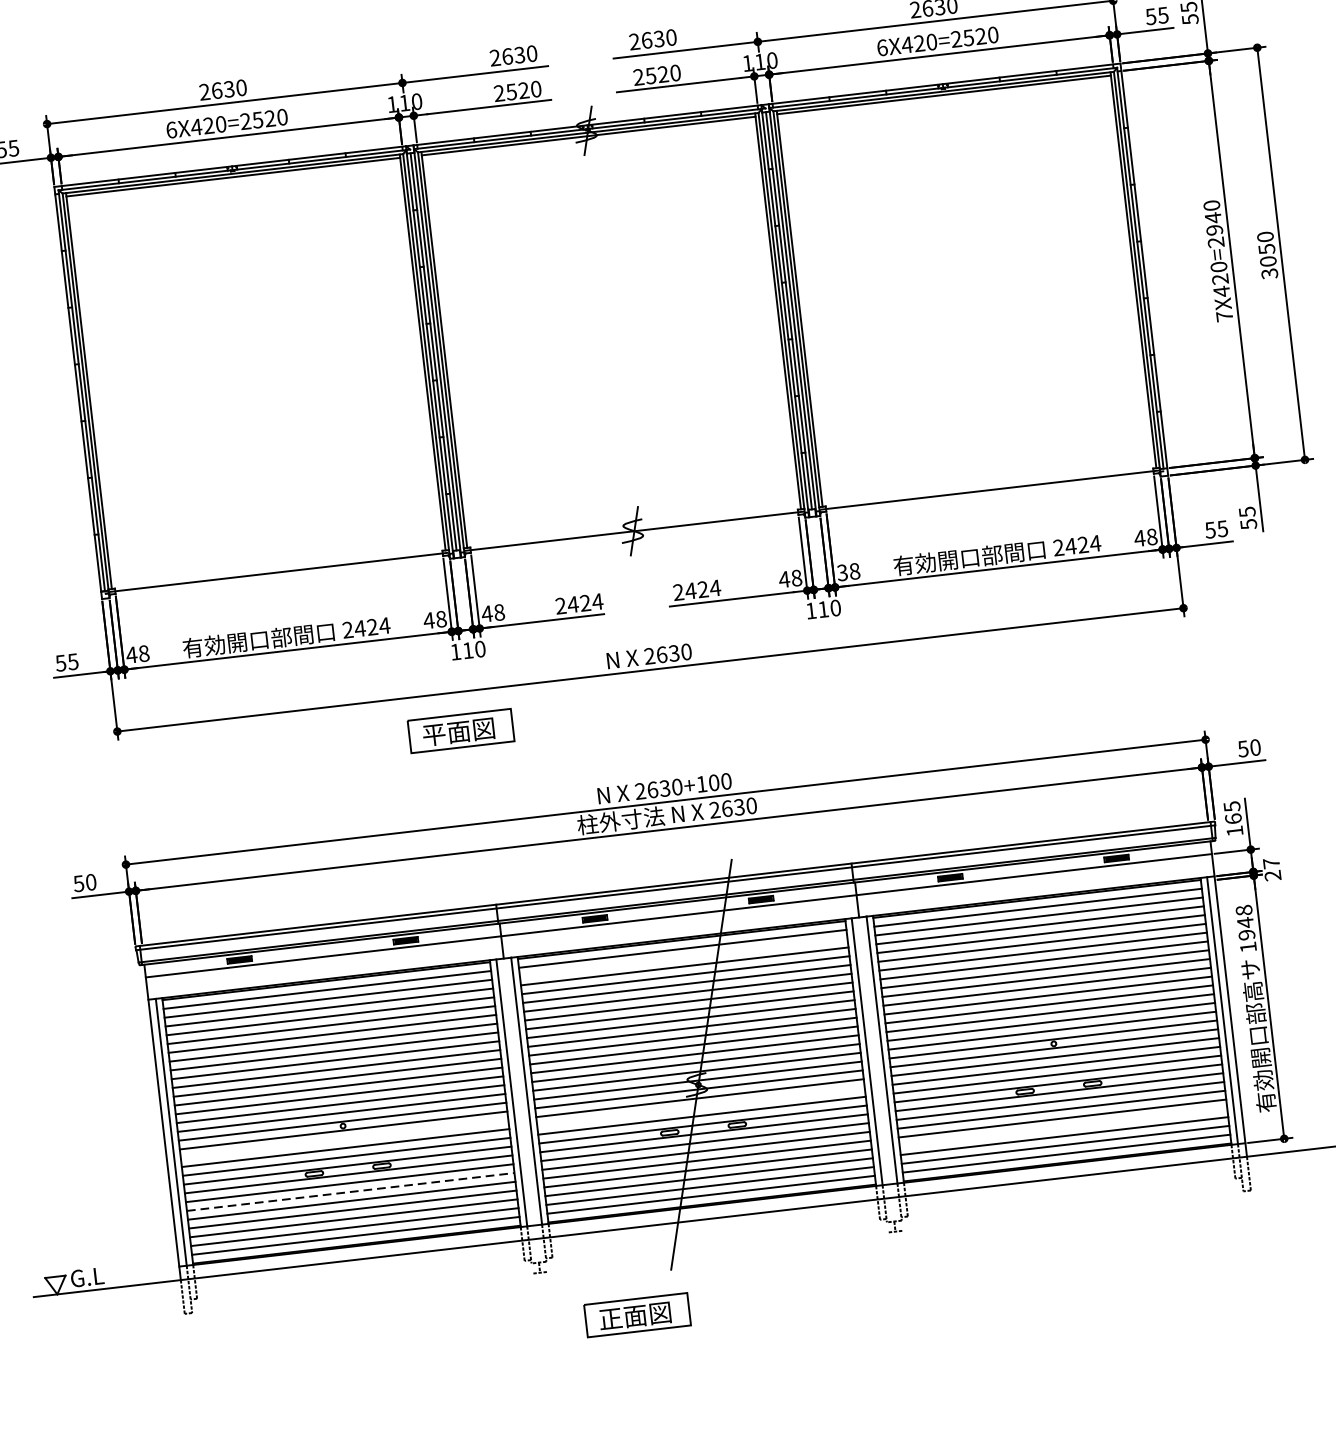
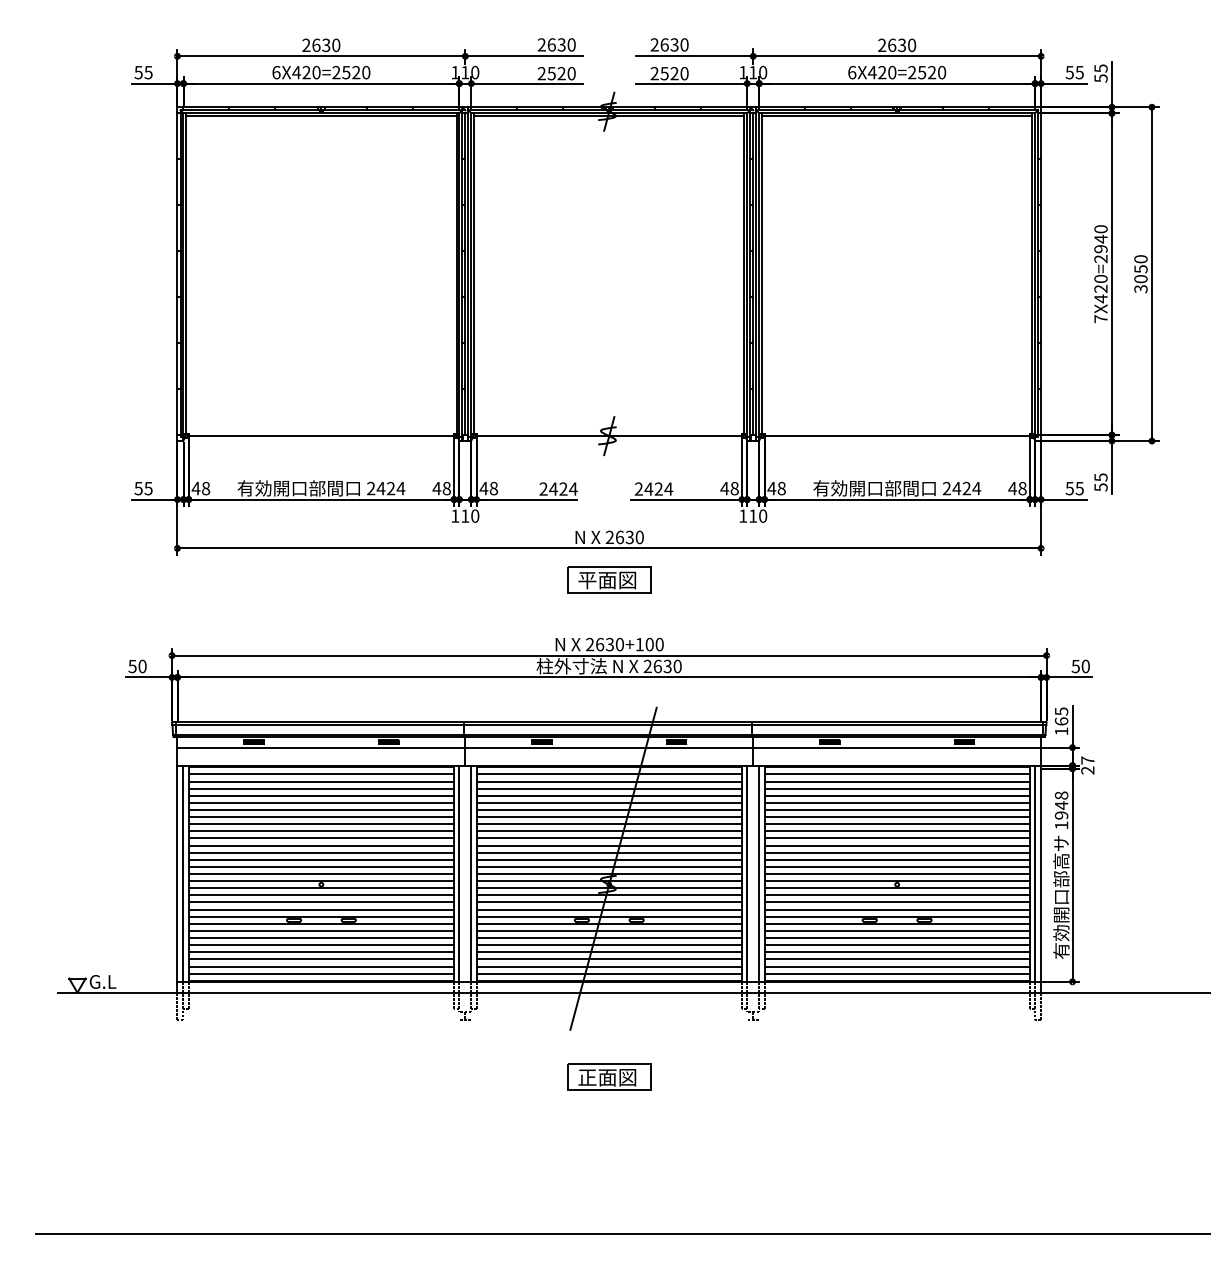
text: (842, 572) -> (771, 488), 38 -> 48
part: (461, 730) -> (609, 579), moved
line: (682, 957) -> (608, 781), added
line: (700, 1107) -> (608, 902), added
line: (1062, 1127) -> (896, 952), added
line: (344, 1139) -> (321, 895), added
line: (350, 1192) -> (321, 938), dashed -> solid
part: (637, 1314) -> (609, 1076), moved

